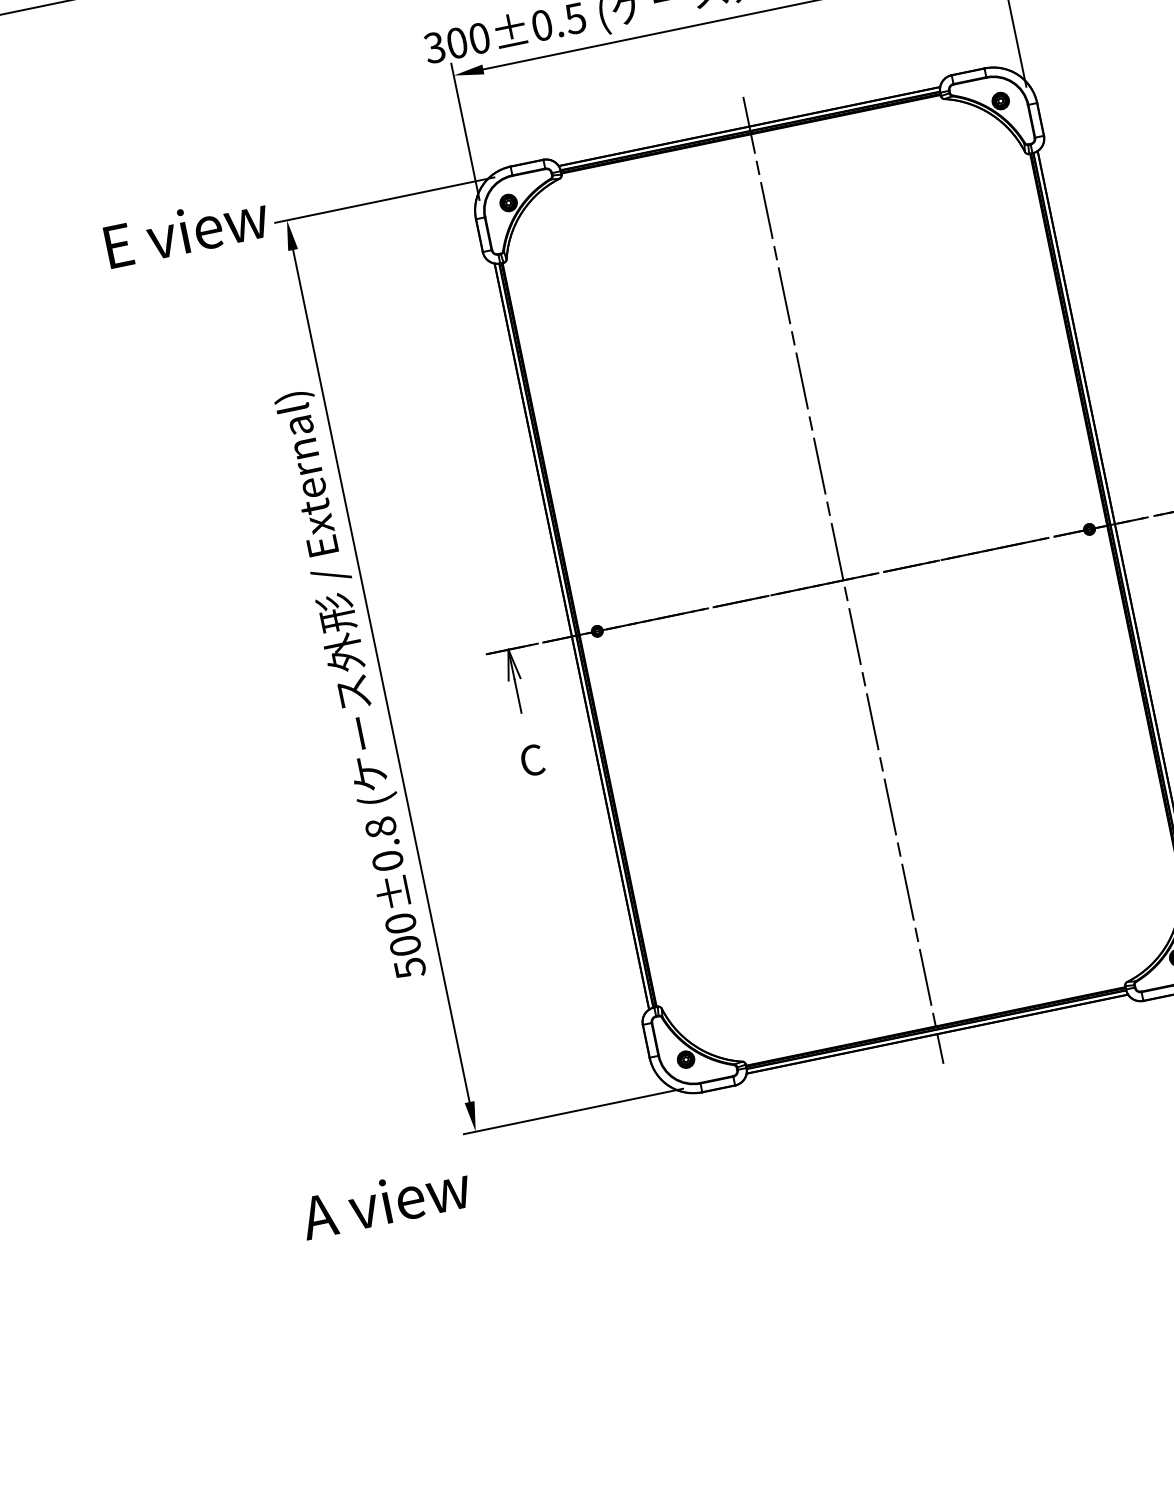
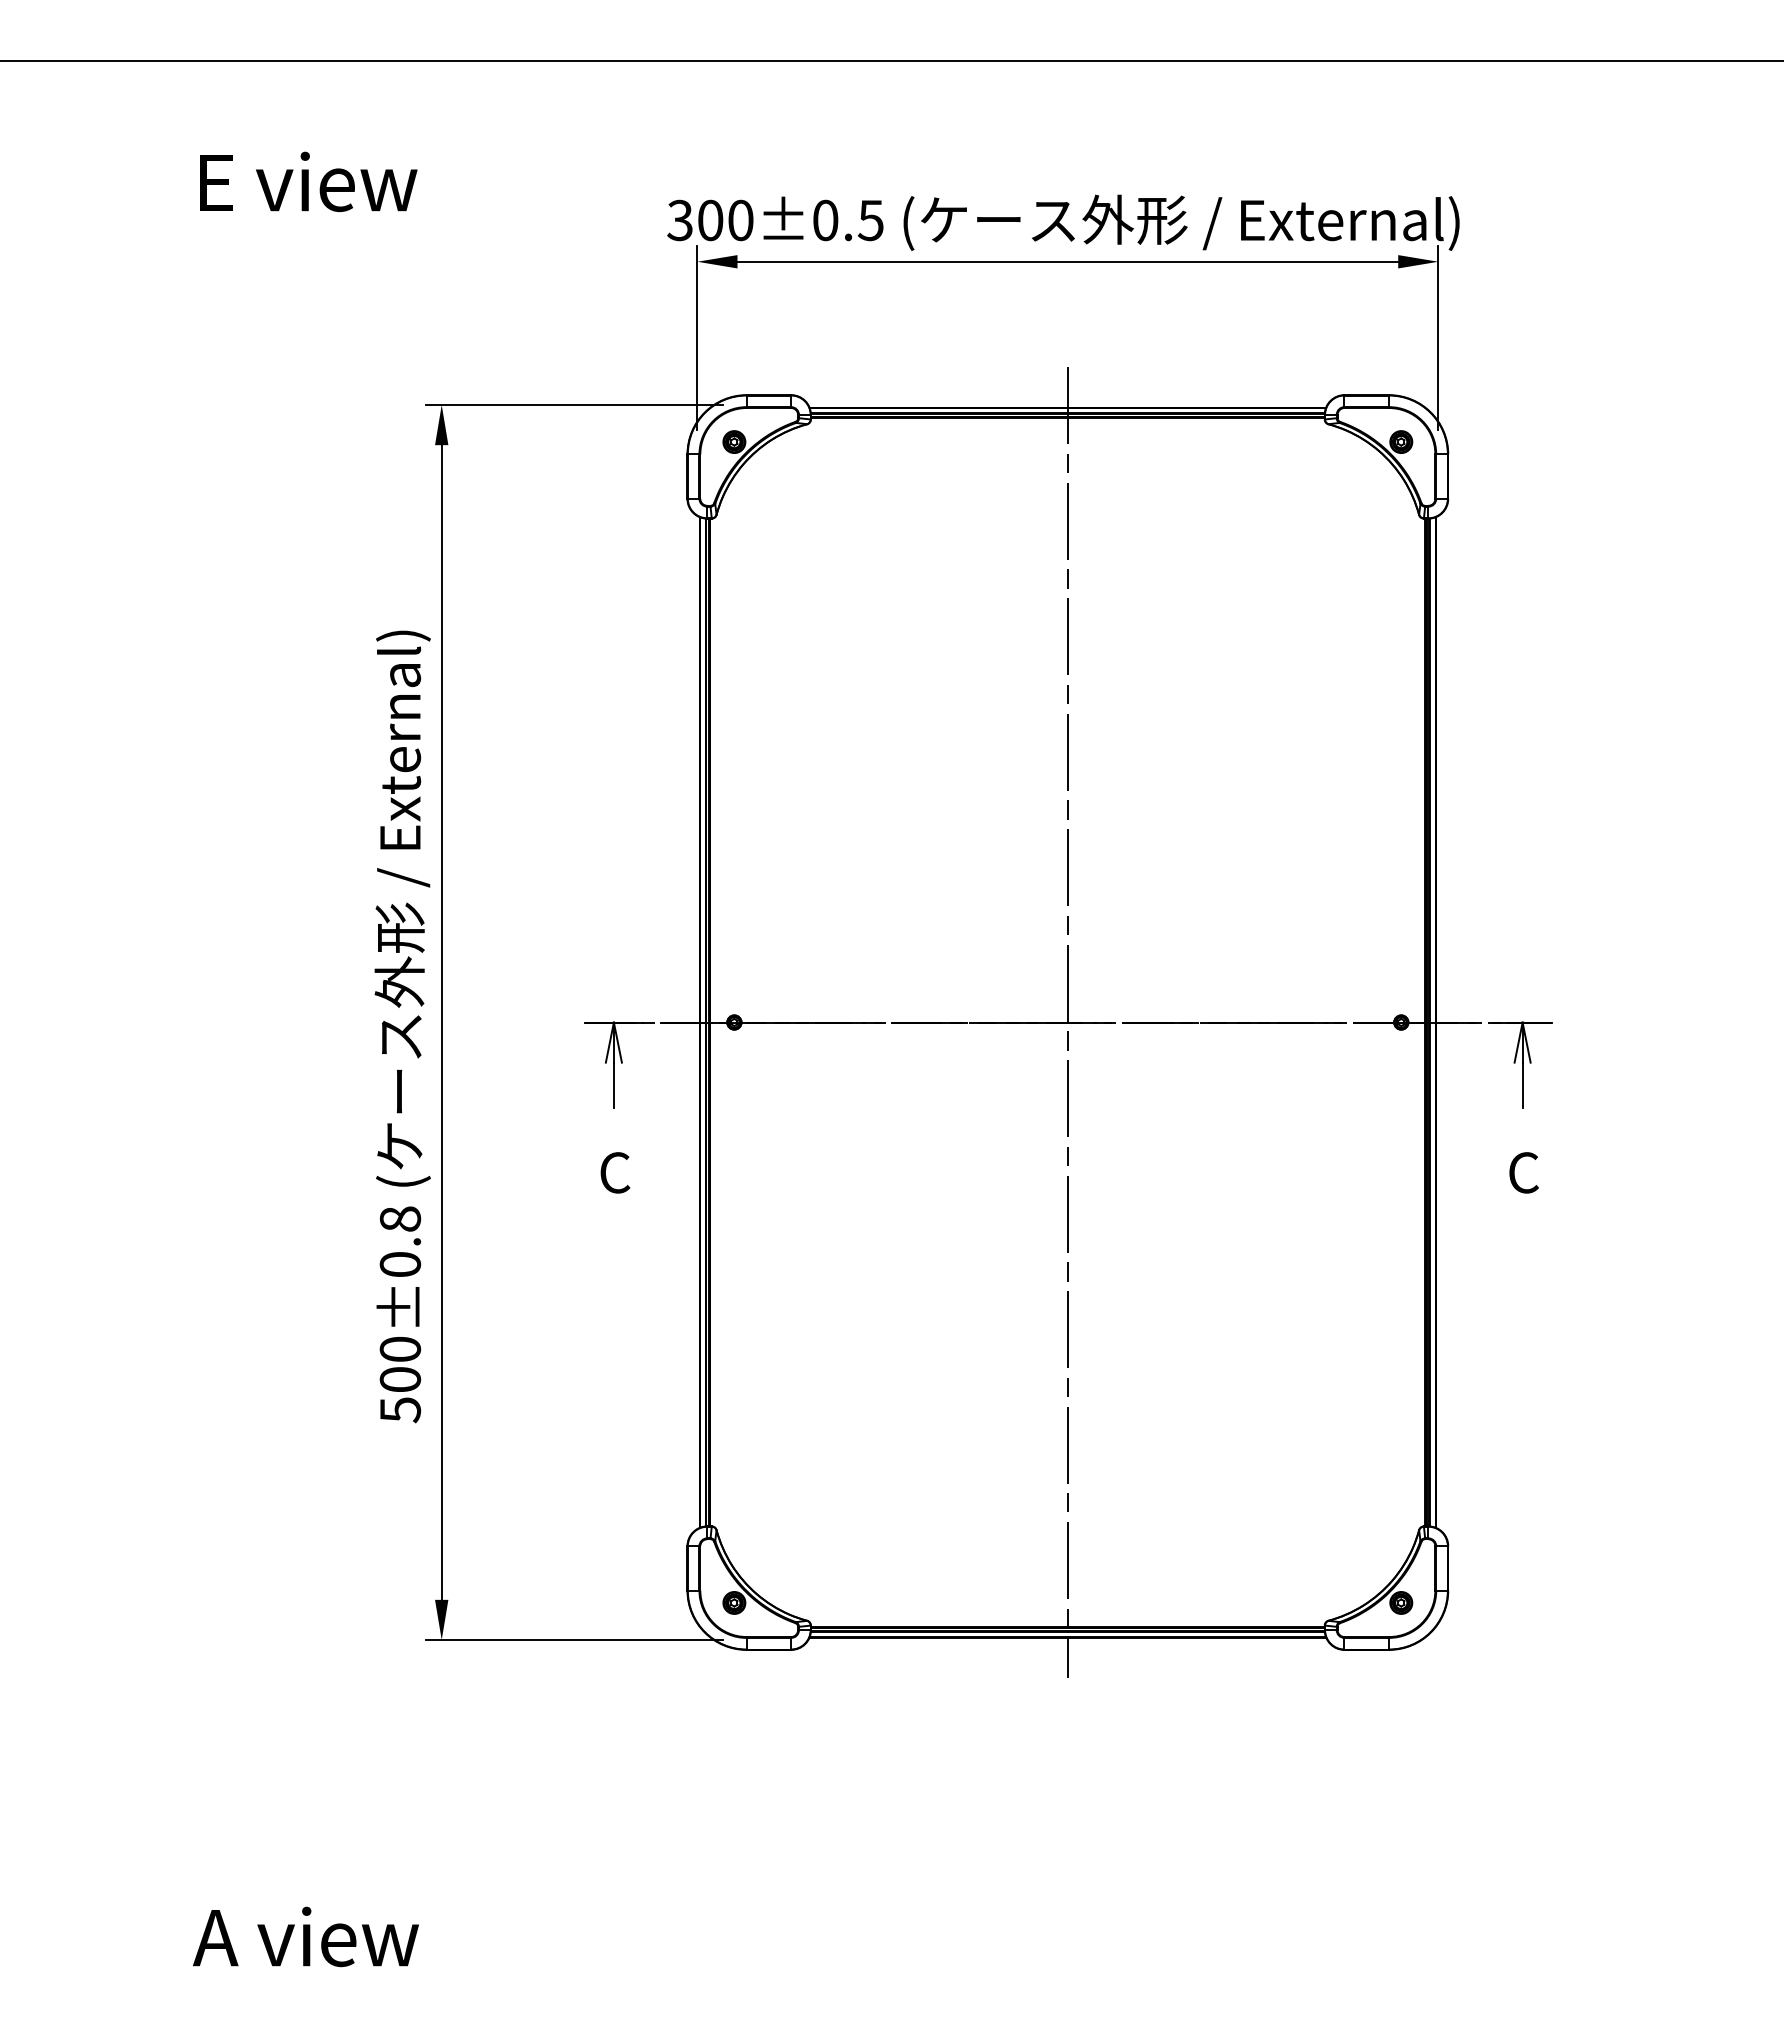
text: (186, 230) -> (308, 181), moved
text: (385, 1201) -> (305, 1936), moved

